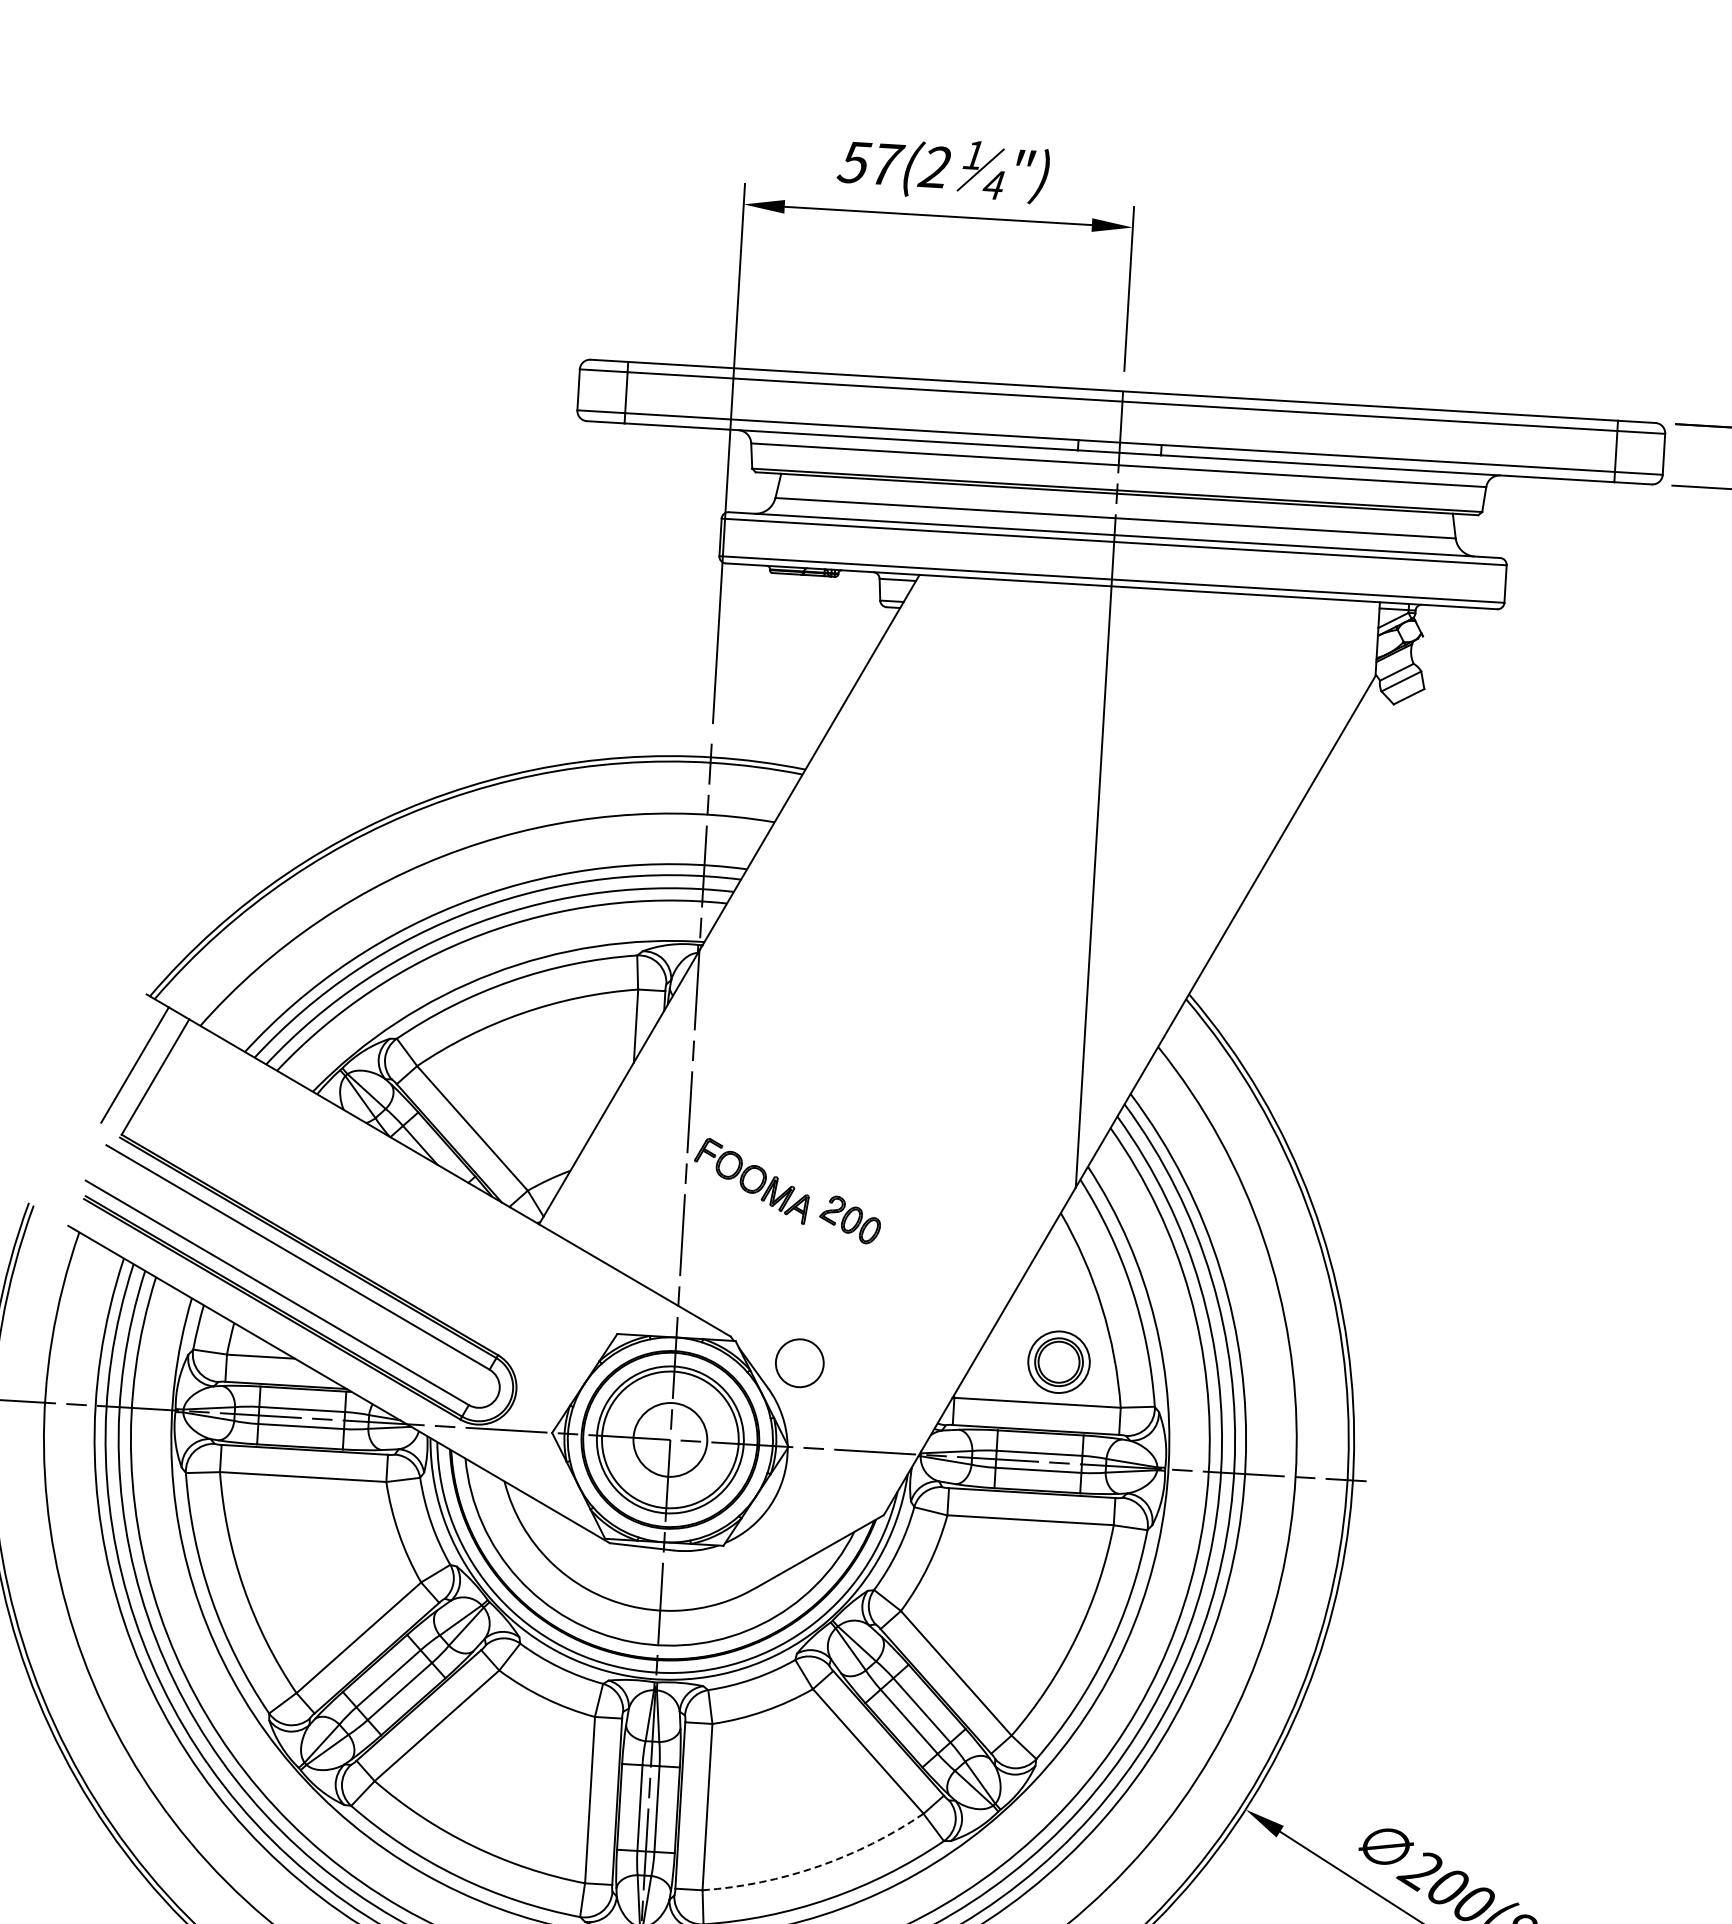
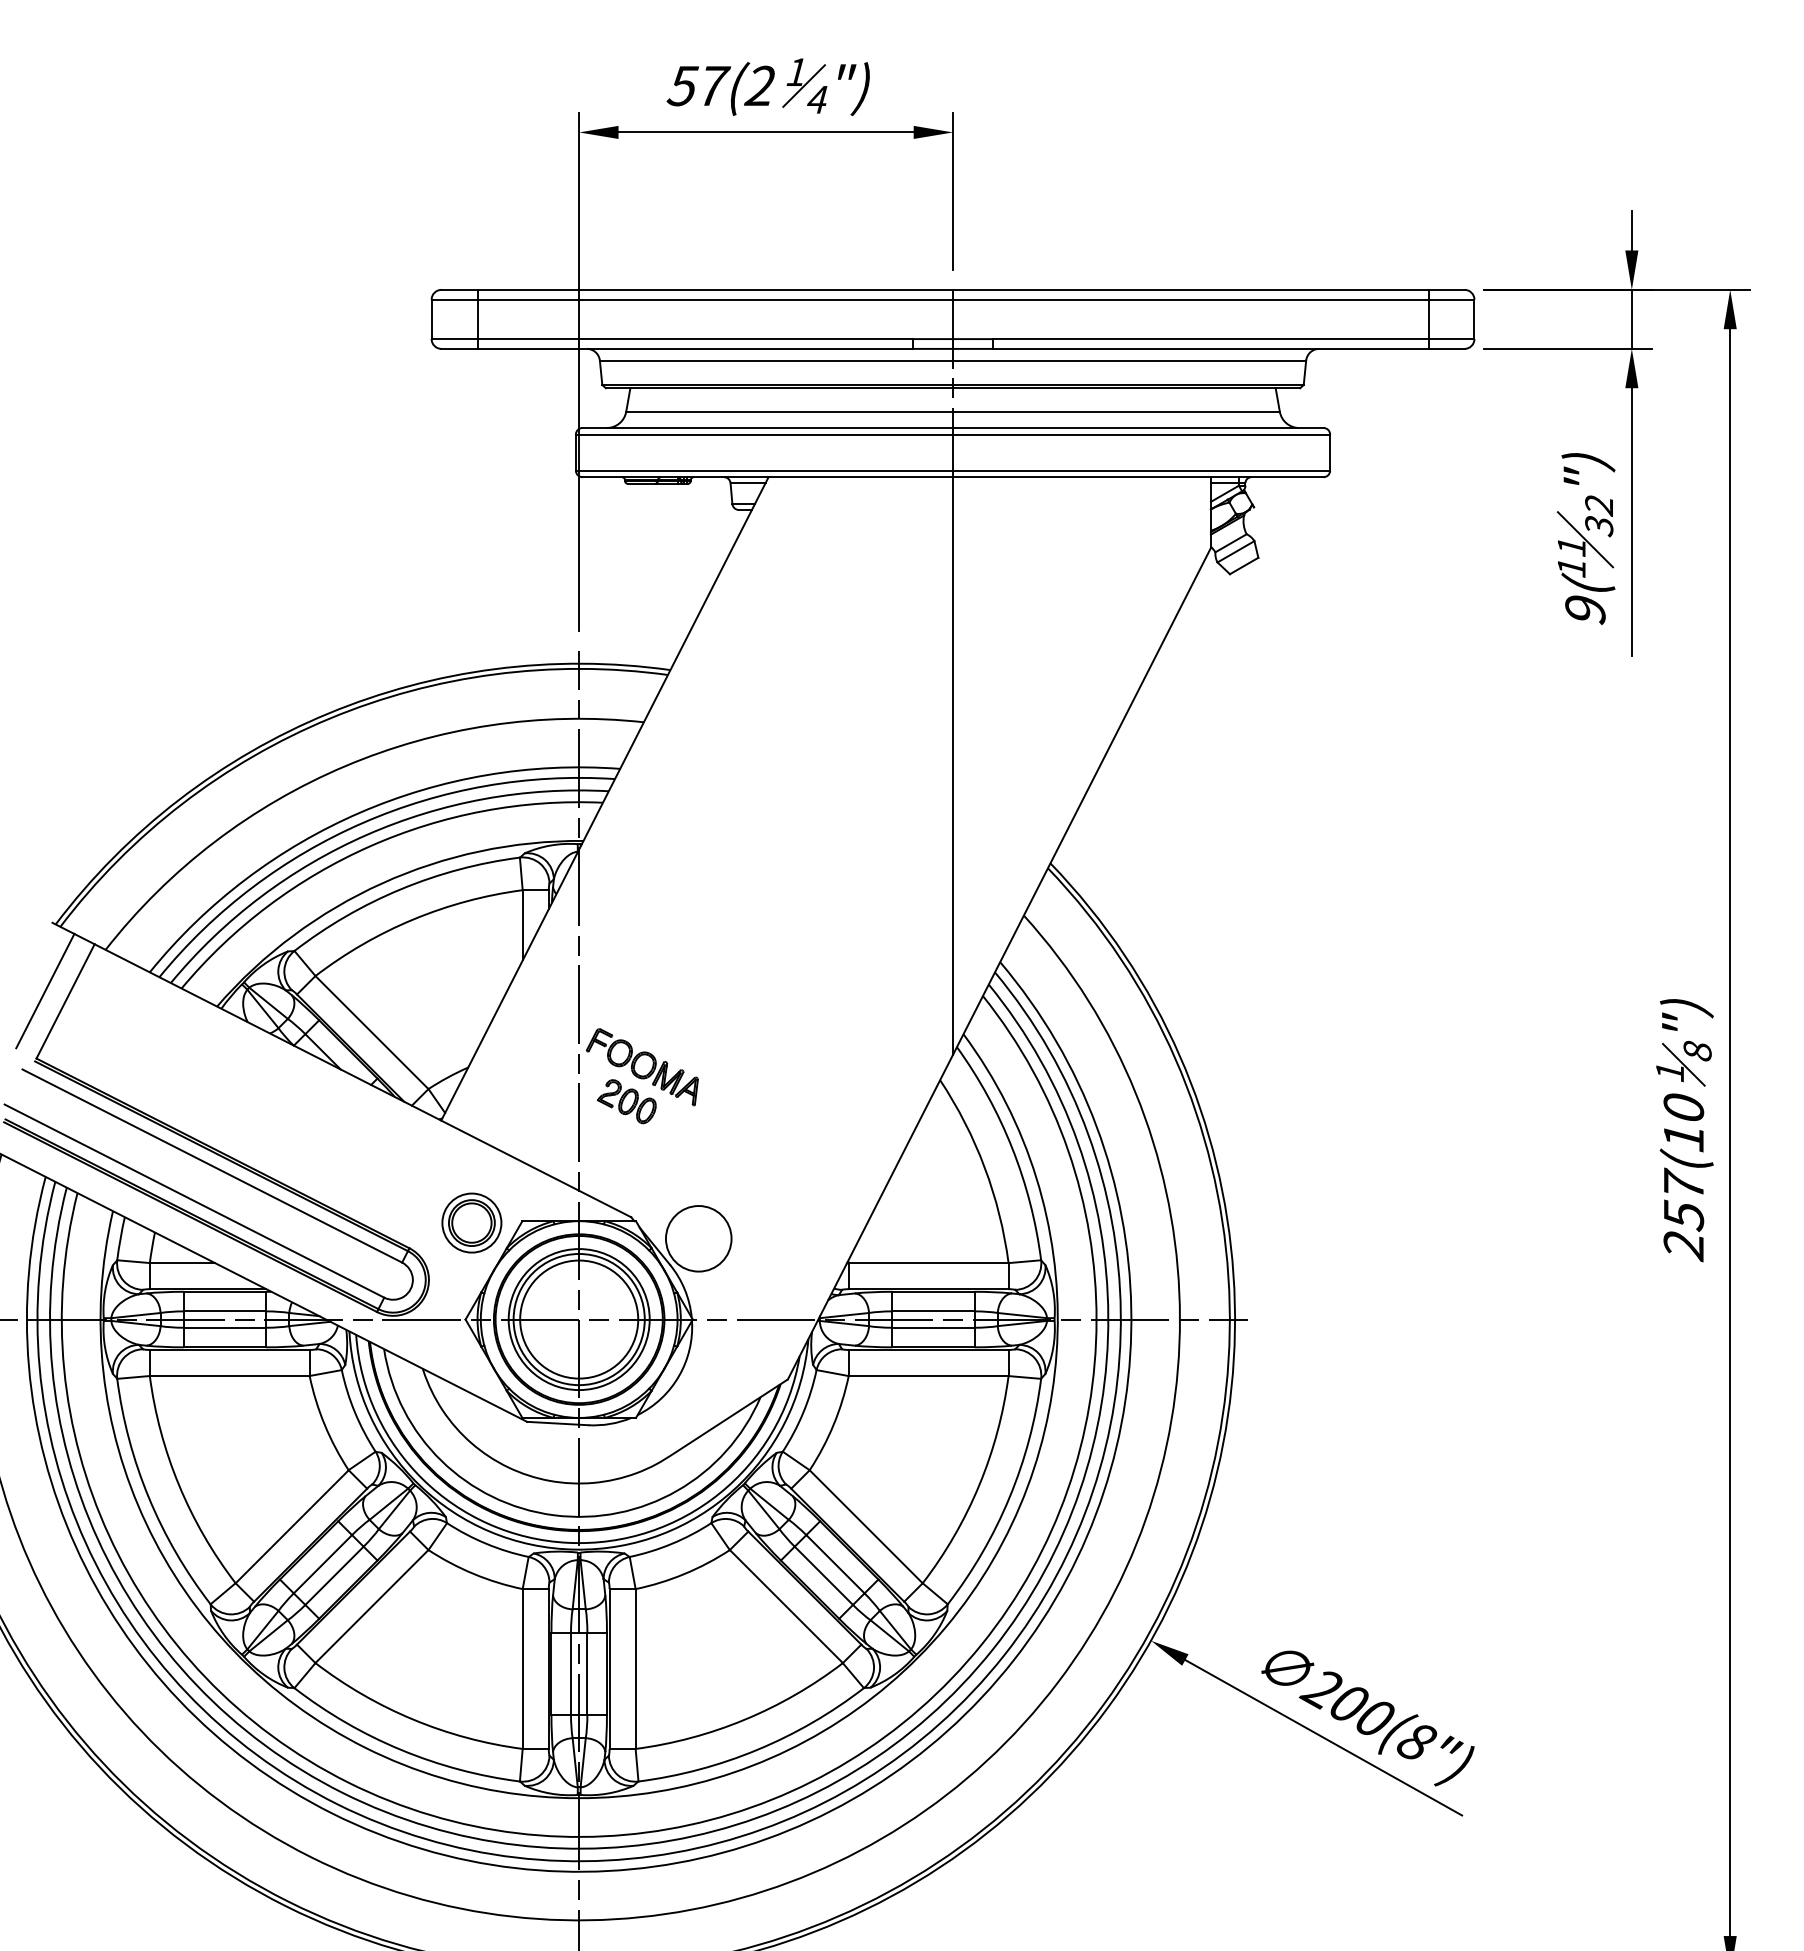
part: (849, 1219) -> (626, 1101), moved
part: (1058, 1361) -> (471, 1222), moved
circle: (799, 1362) -> (698, 1238), size x1.43
circle: (670, 1439) -> (579, 1319), size x1.67
arc: (817, 1866) -> (744, 1719), dashed -> solid

